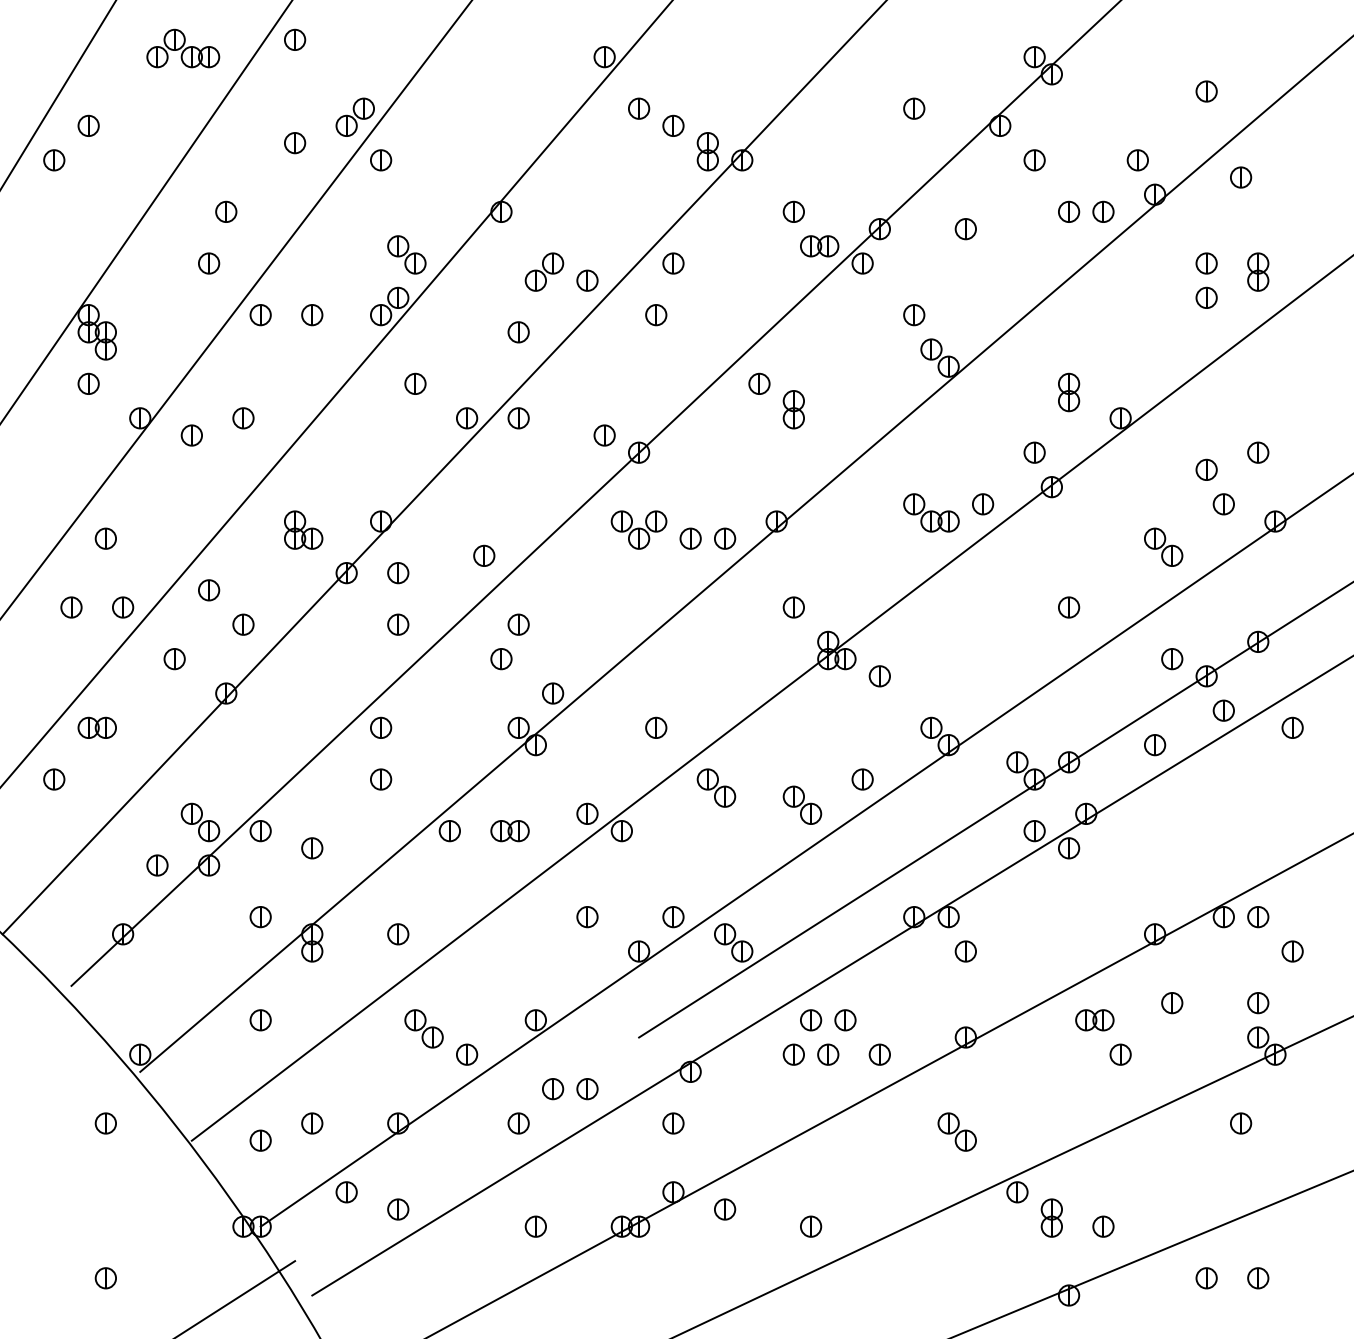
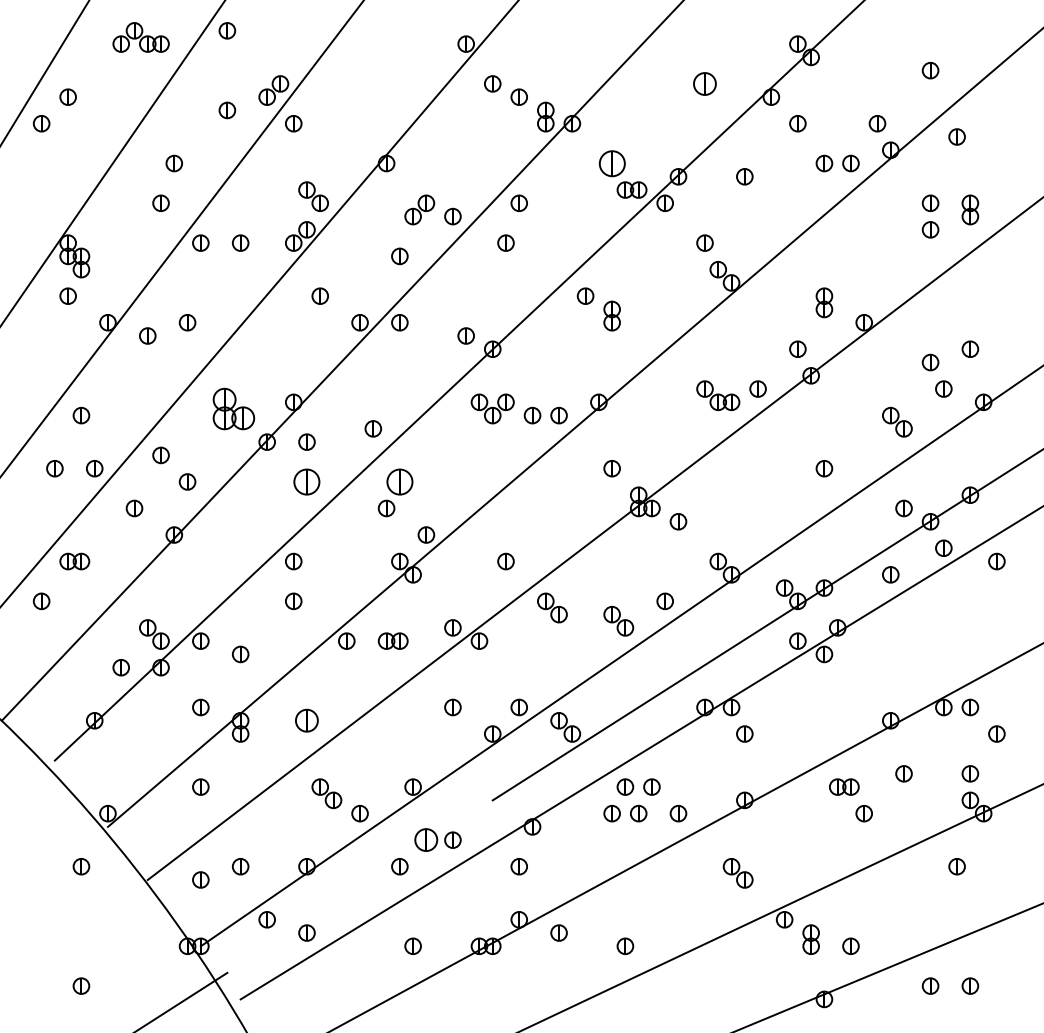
part: (914, 108) -> (705, 83), size x1.4
part: (793, 211) -> (611, 163), size x1.6
part: (303, 529) -> (233, 408), size x1.4
part: (398, 624) -> (307, 481), size x1.6
part: (518, 624) -> (399, 481), size x1.6
part: (398, 934) -> (307, 720), size x1.4
part: (553, 1089) -> (426, 840), size x1.4

